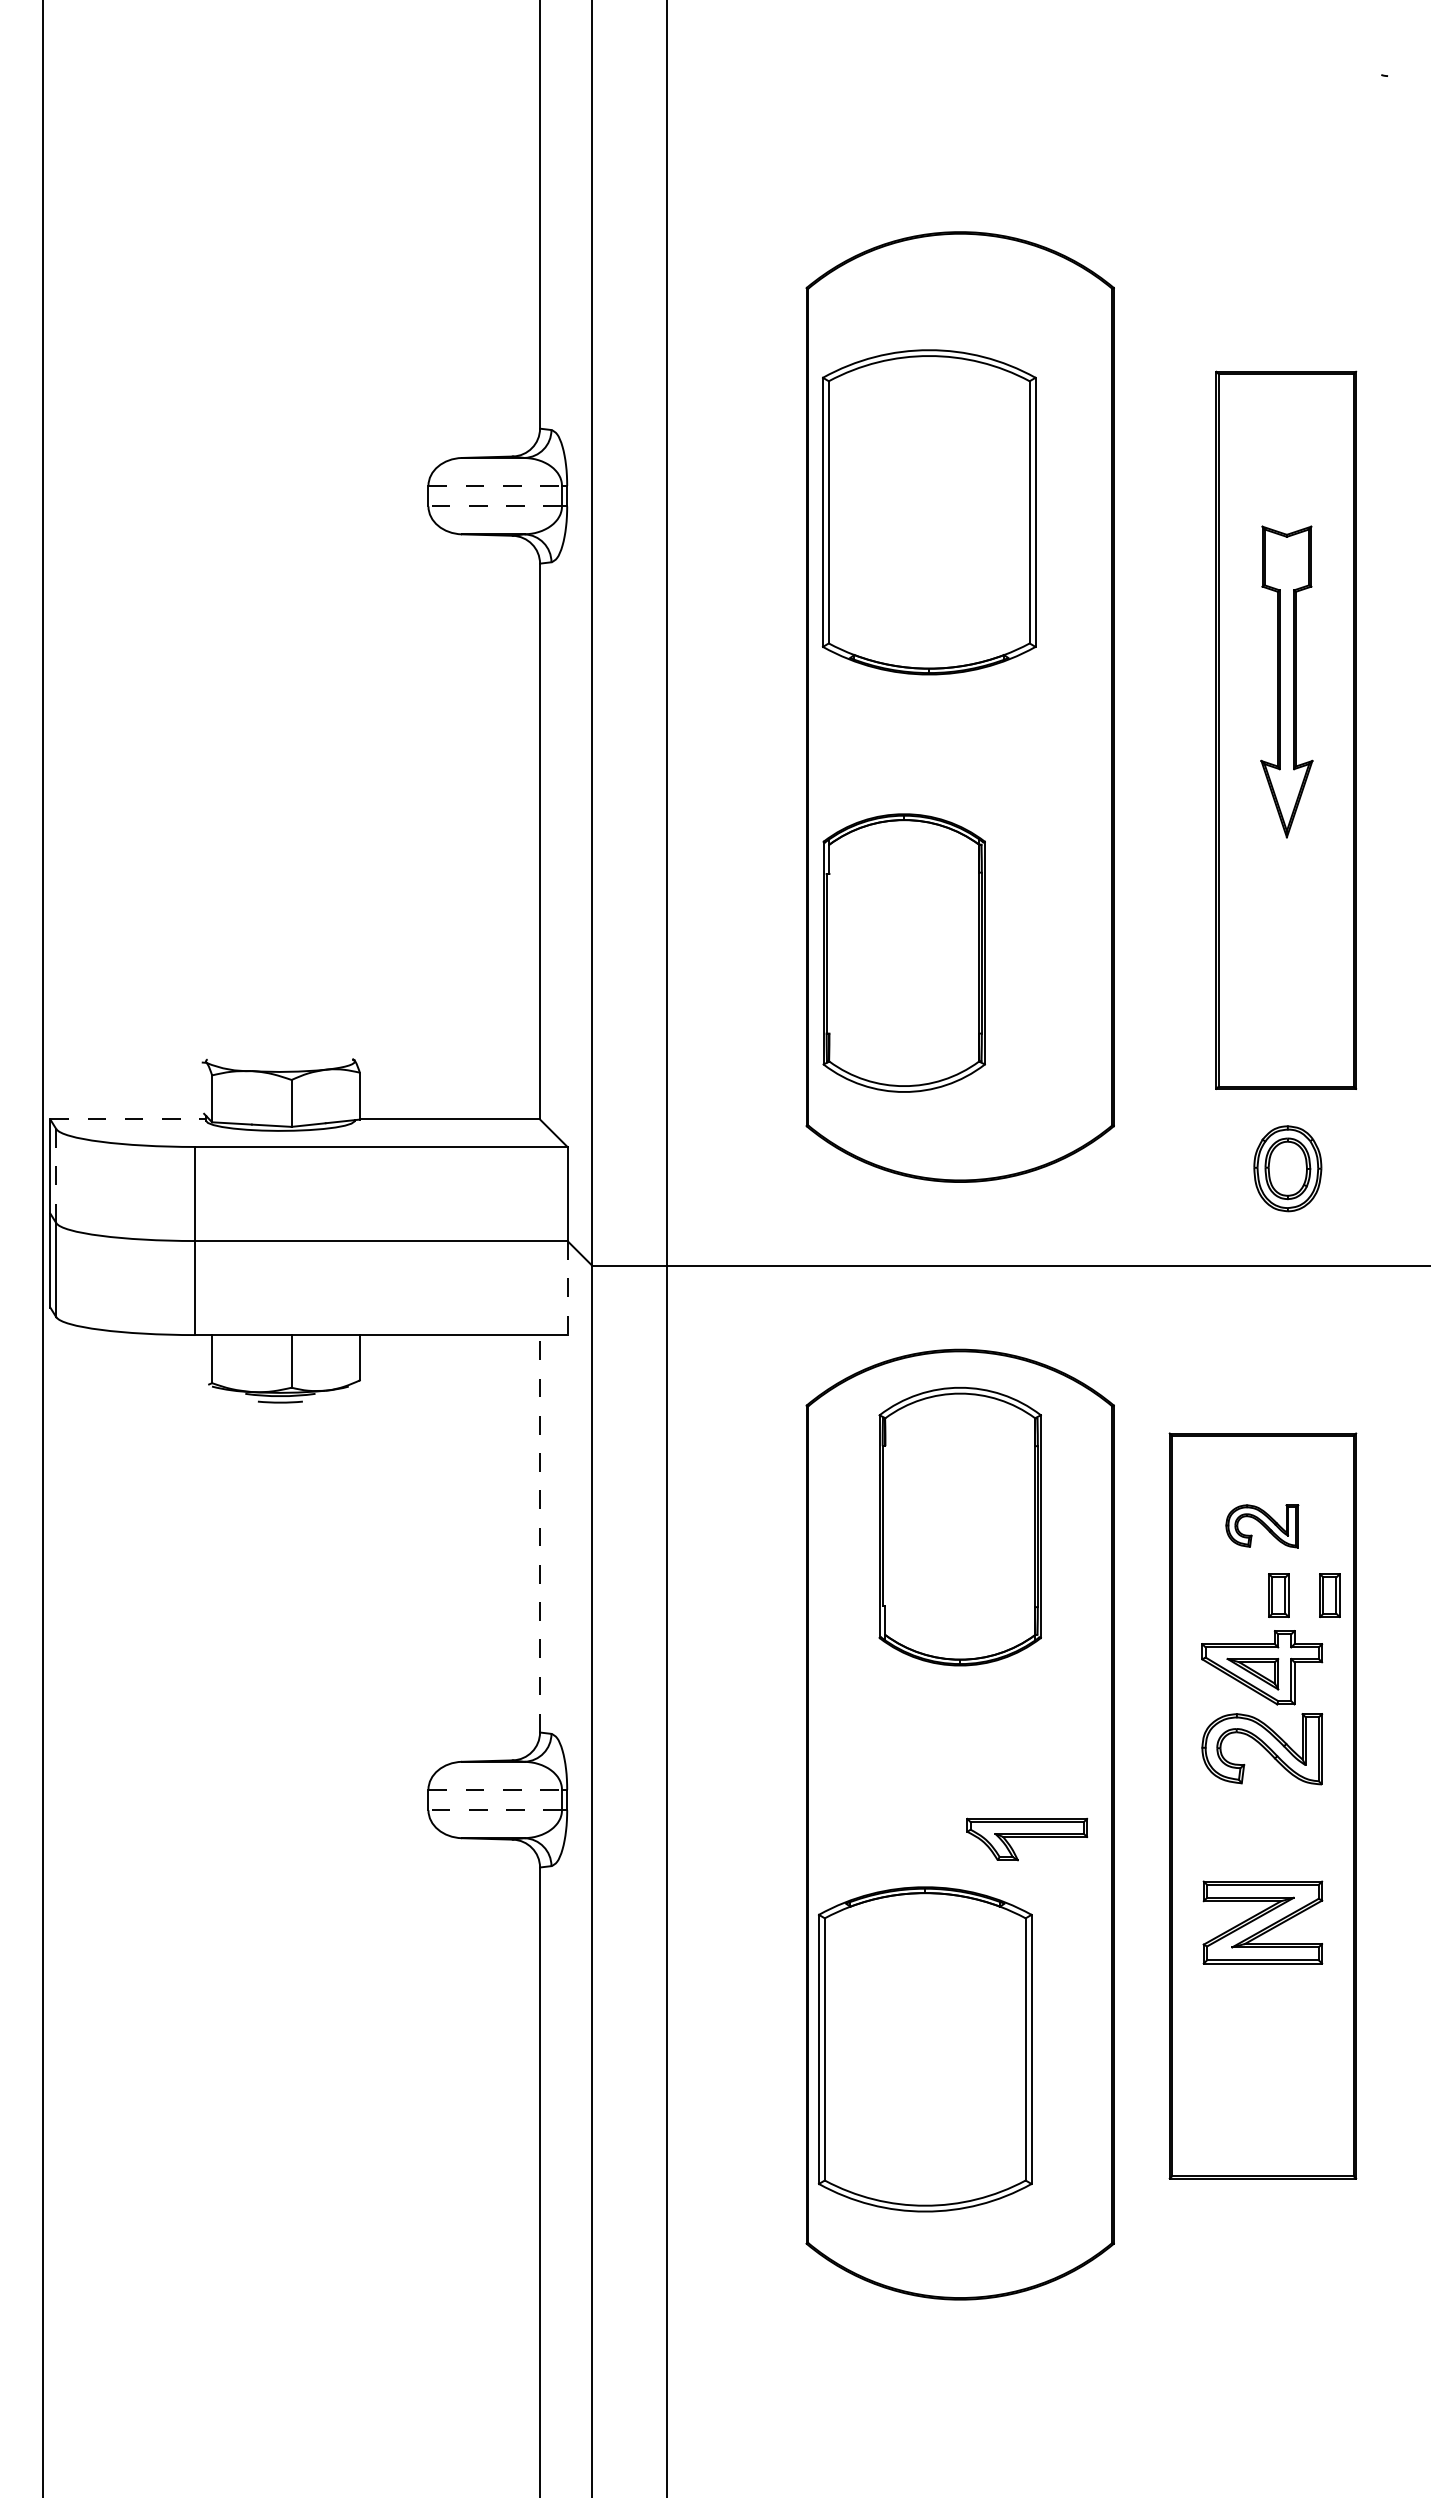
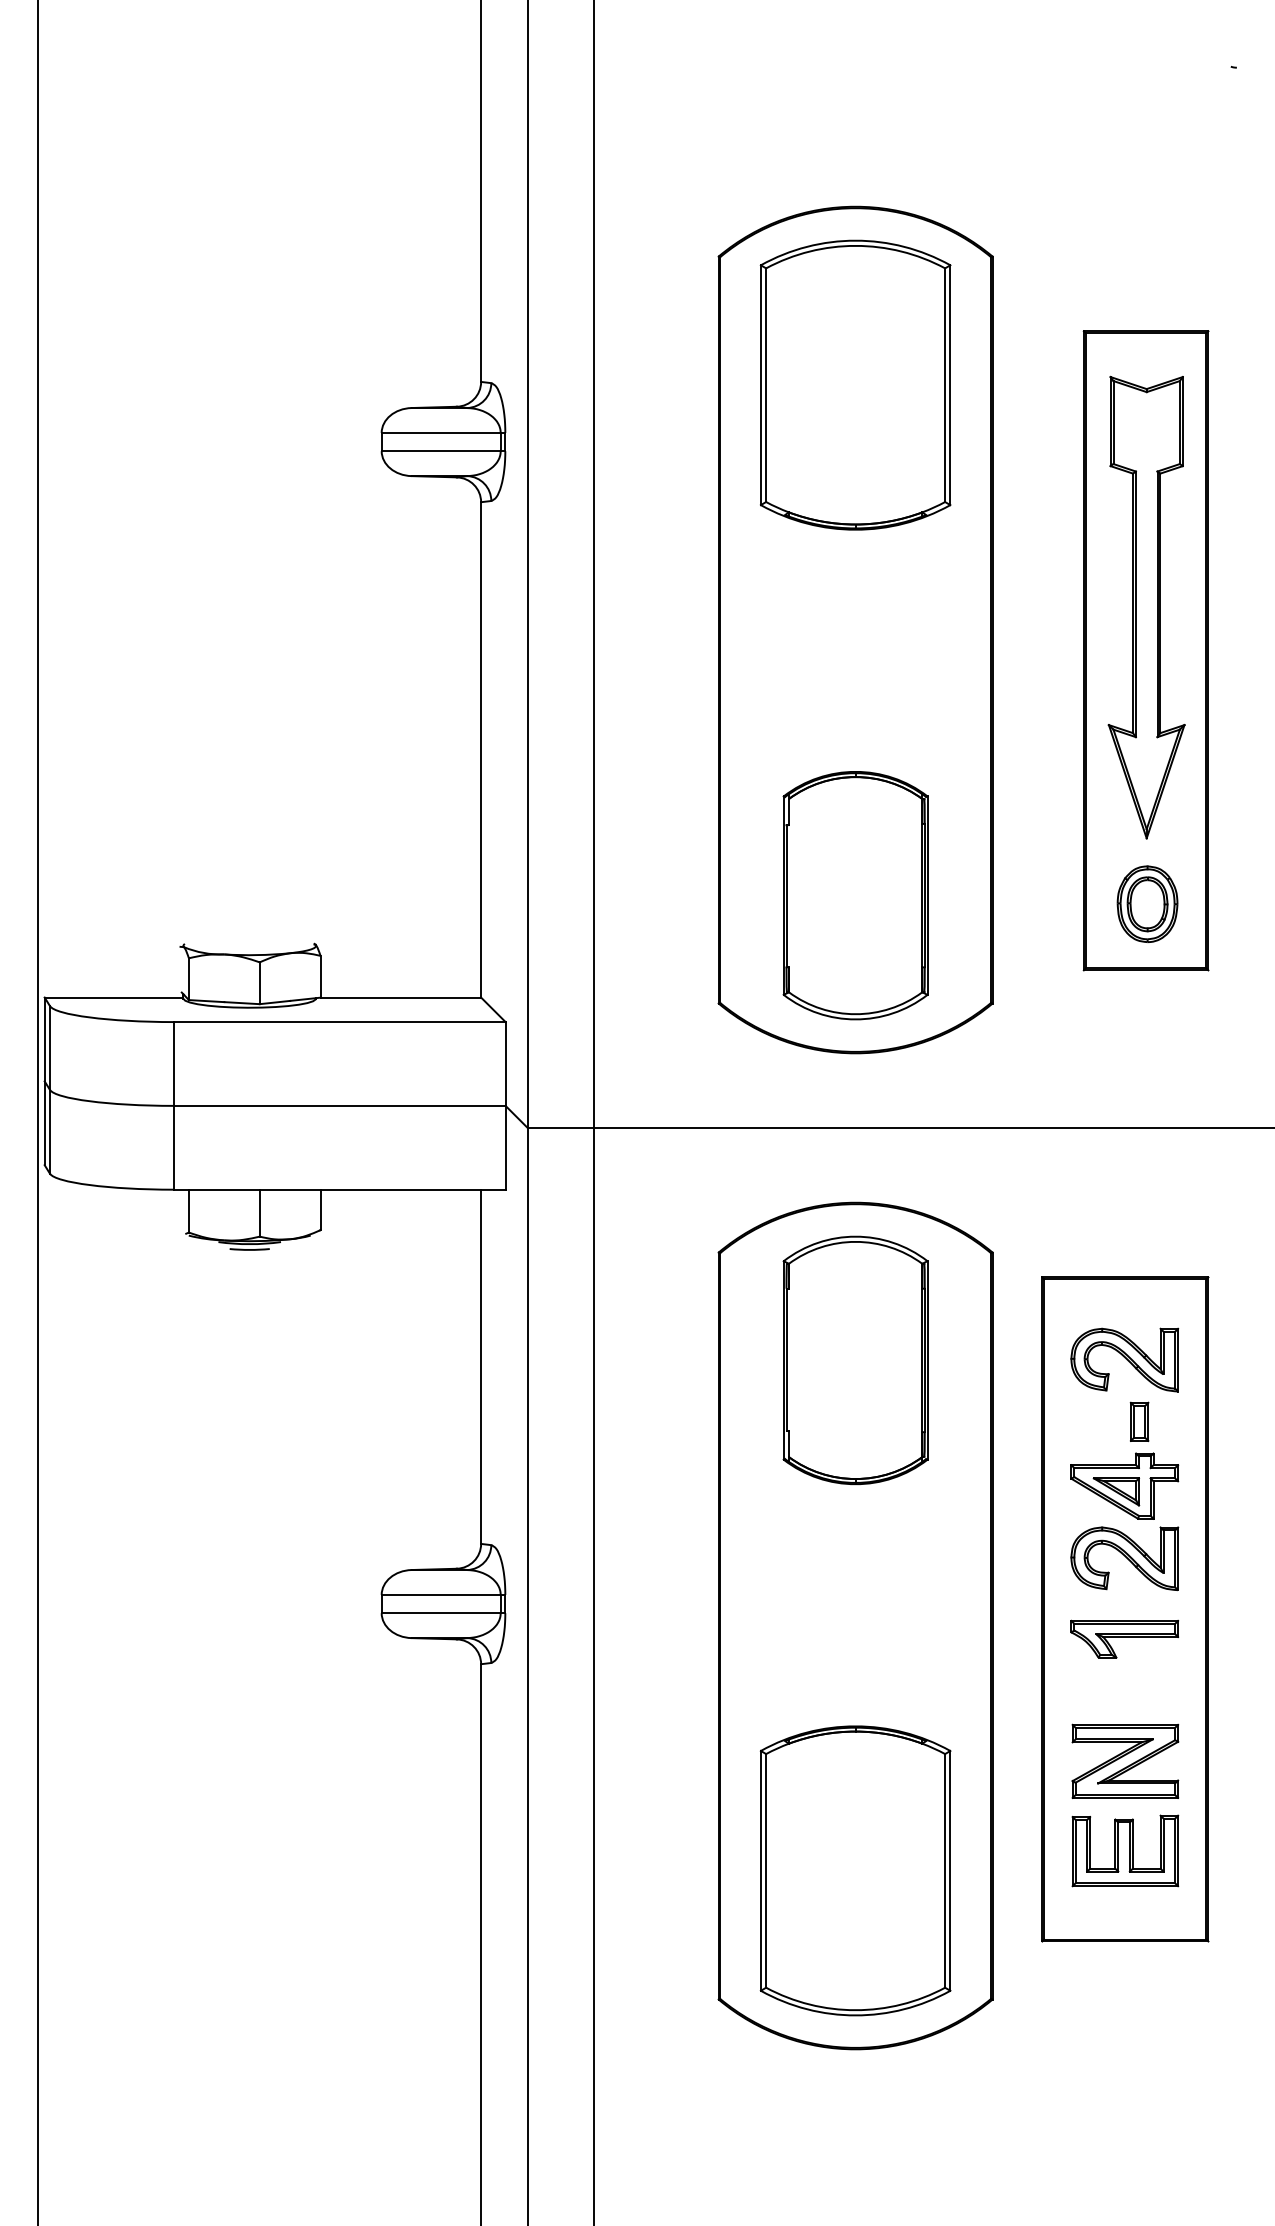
line: (495, 485) -> (441, 432), dashed -> solid
line: (495, 506) -> (441, 451), dashed -> solid
part: (929, 512) -> (855, 385), moved
part: (1286, 681) -> (1146, 607), size x1.67
part: (903, 952) -> (854, 895), moved
line: (128, 1119) -> (114, 997), dashed -> solid
part: (1287, 1168) -> (1147, 904), moved
line: (56, 1176) -> (50, 1048), dashed -> solid
line: (567, 1288) -> (505, 1148), dashed -> solid
part: (1262, 1526) -> (1124, 1360), size x1.67
line: (540, 1533) -> (481, 1366), dashed -> solid
part: (1329, 1595) -> (1184, 1421), removed
line: (495, 1789) -> (441, 1594), dashed -> solid
line: (495, 1810) -> (441, 1613), dashed -> solid
part: (1027, 1839) -> (1124, 1639), moved
part: (1262, 1922) -> (1124, 1761), moved
part: (925, 2049) -> (855, 1870), moved
part: (1262, 2076) -> (1124, 1850), added

